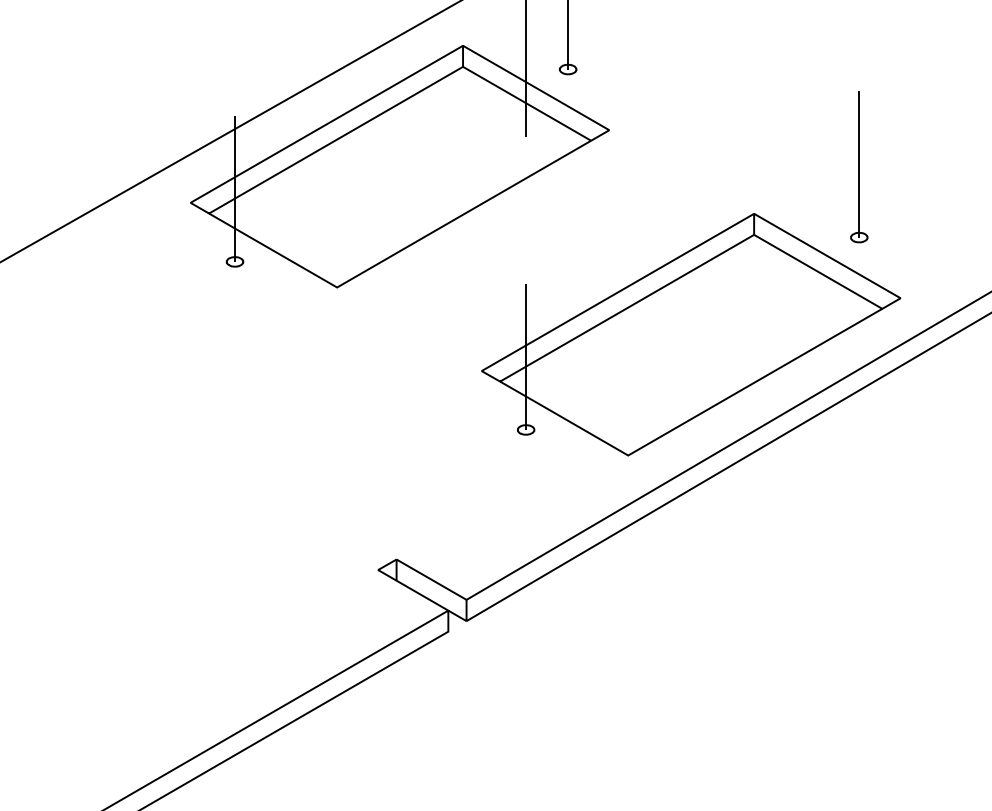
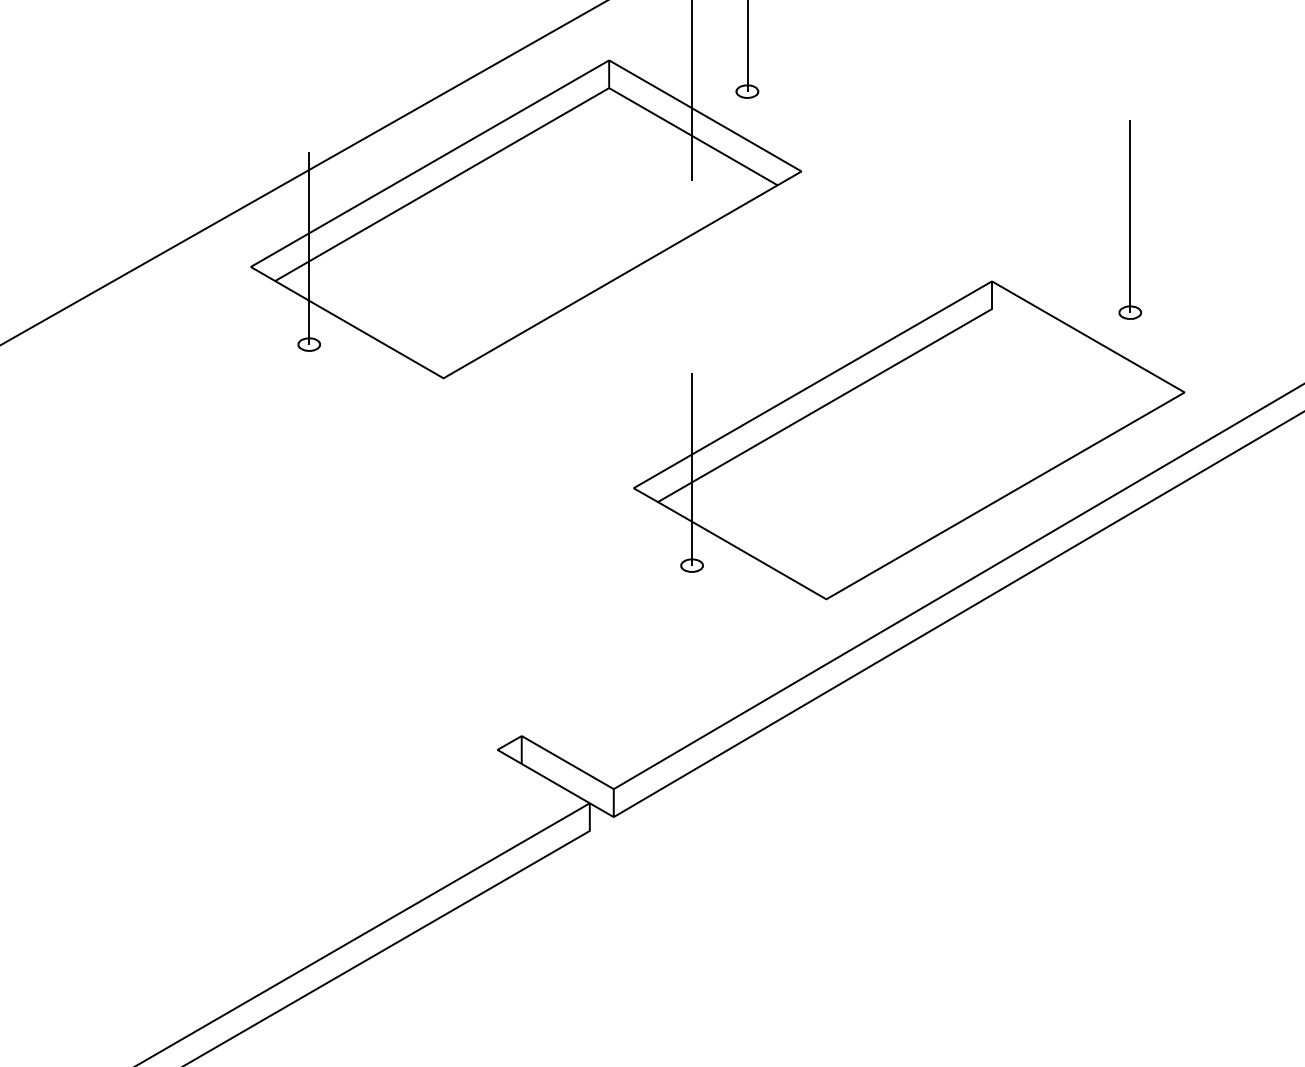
line: (818, 271) -> (1076, 357), removed

